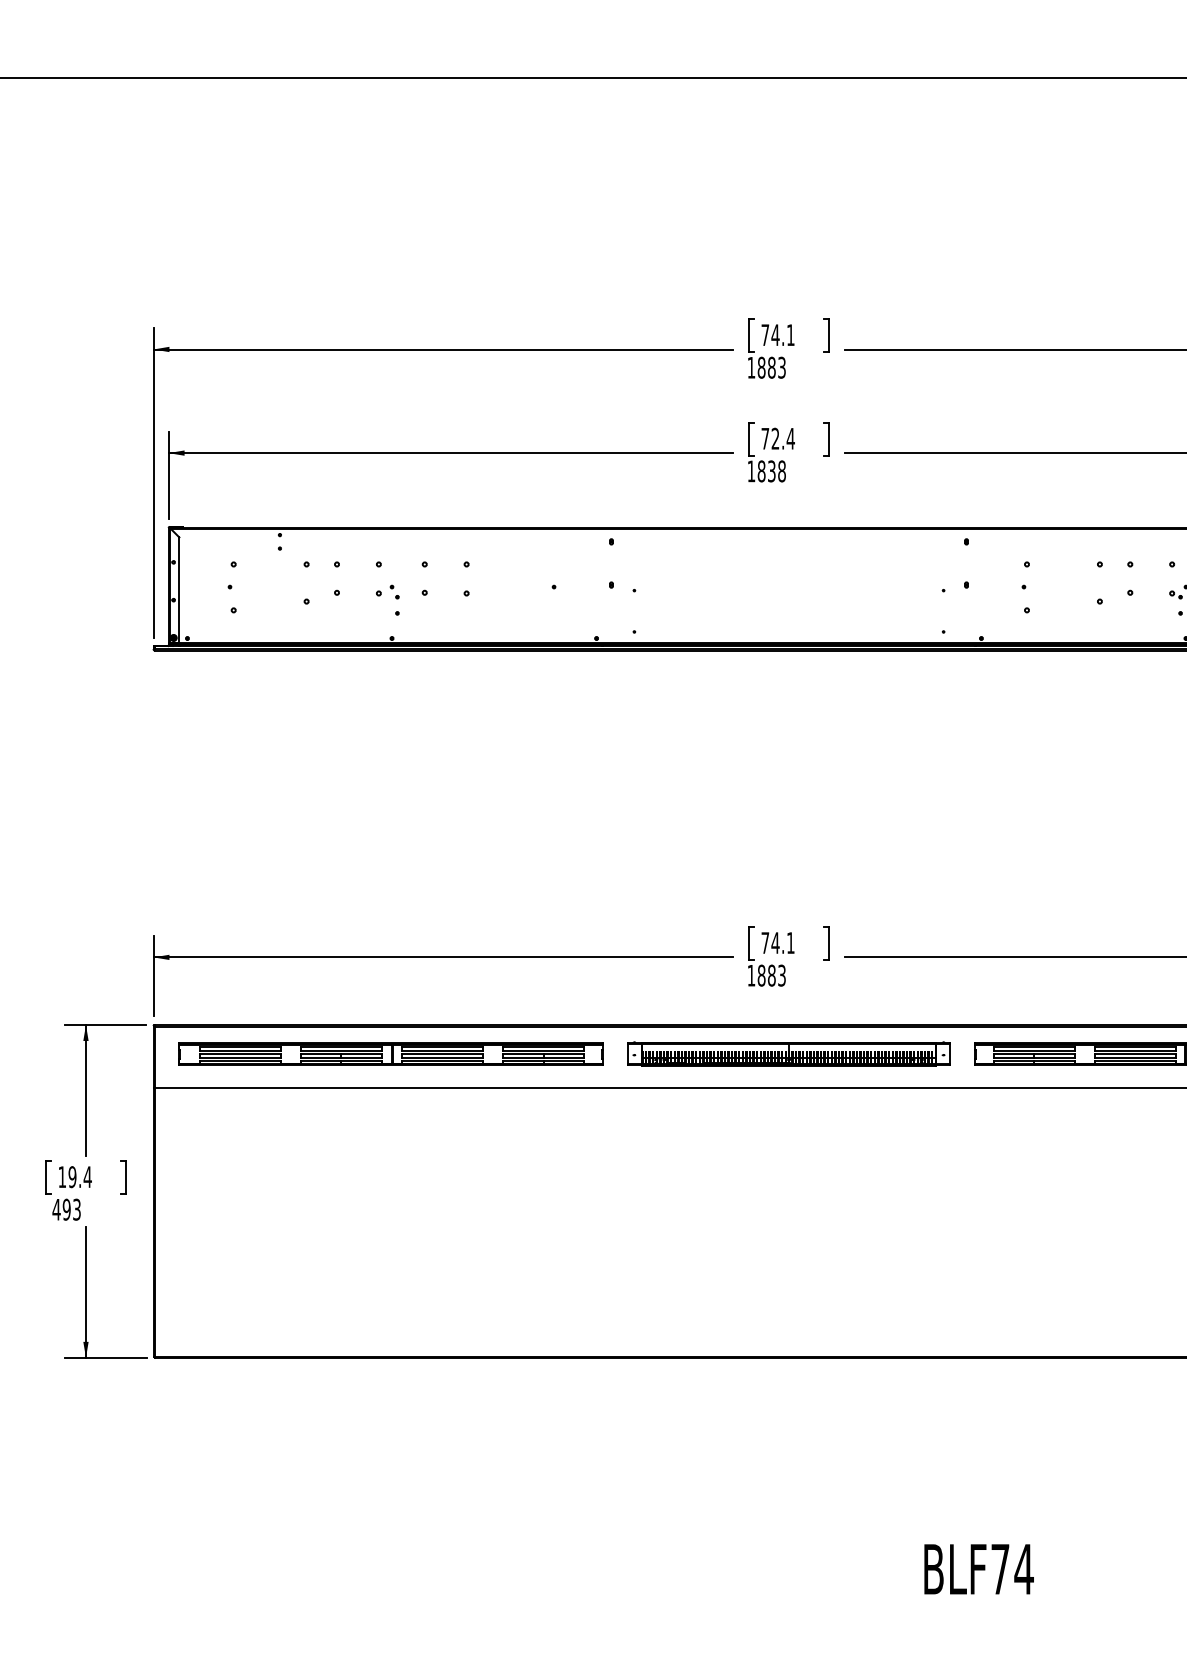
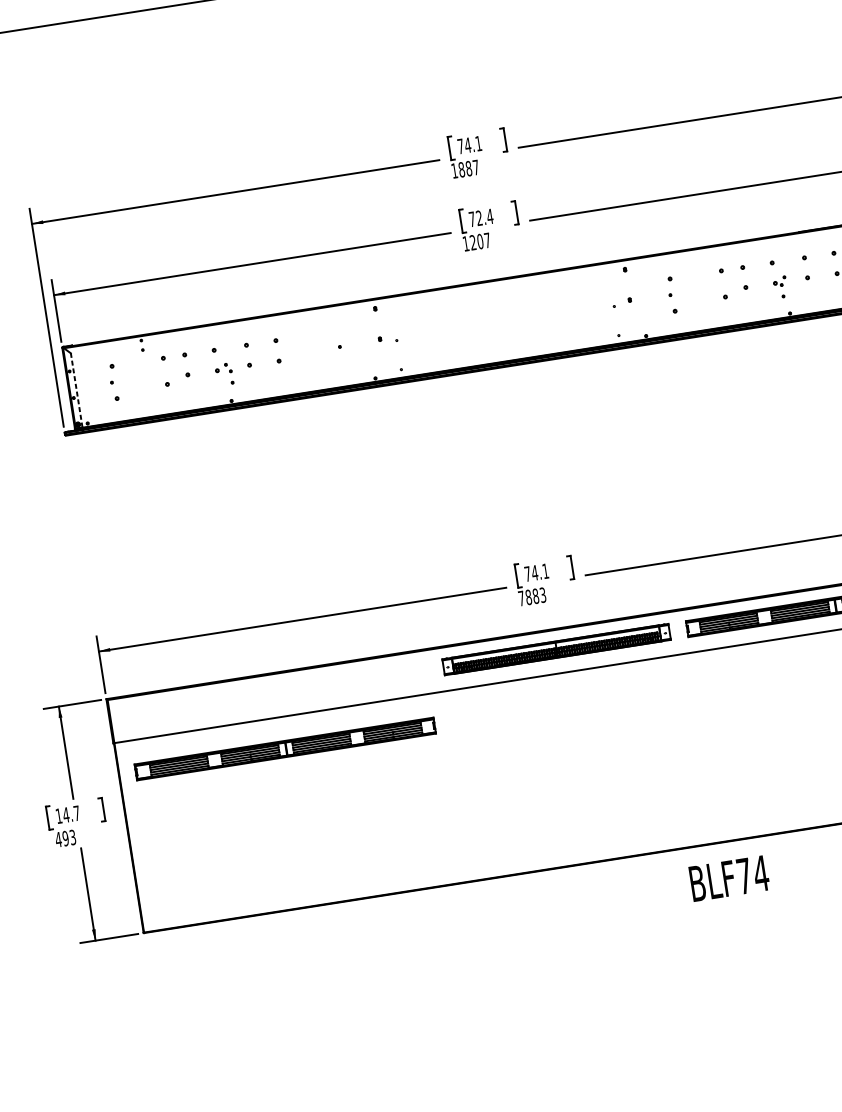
text: (781, 367) -> (475, 167), 1883 -> 1887
text: (771, 471) -> (480, 241), 1838 -> 1207
line: (179, 590) -> (76, 390), solid -> dashed
text: (751, 975) -> (521, 598), 1883 -> 7883
part: (390, 1053) -> (284, 748), moved
text: (79, 1177) -> (71, 814), 19.4 -> 14.7
text: (978, 1569) -> (729, 878), moved

